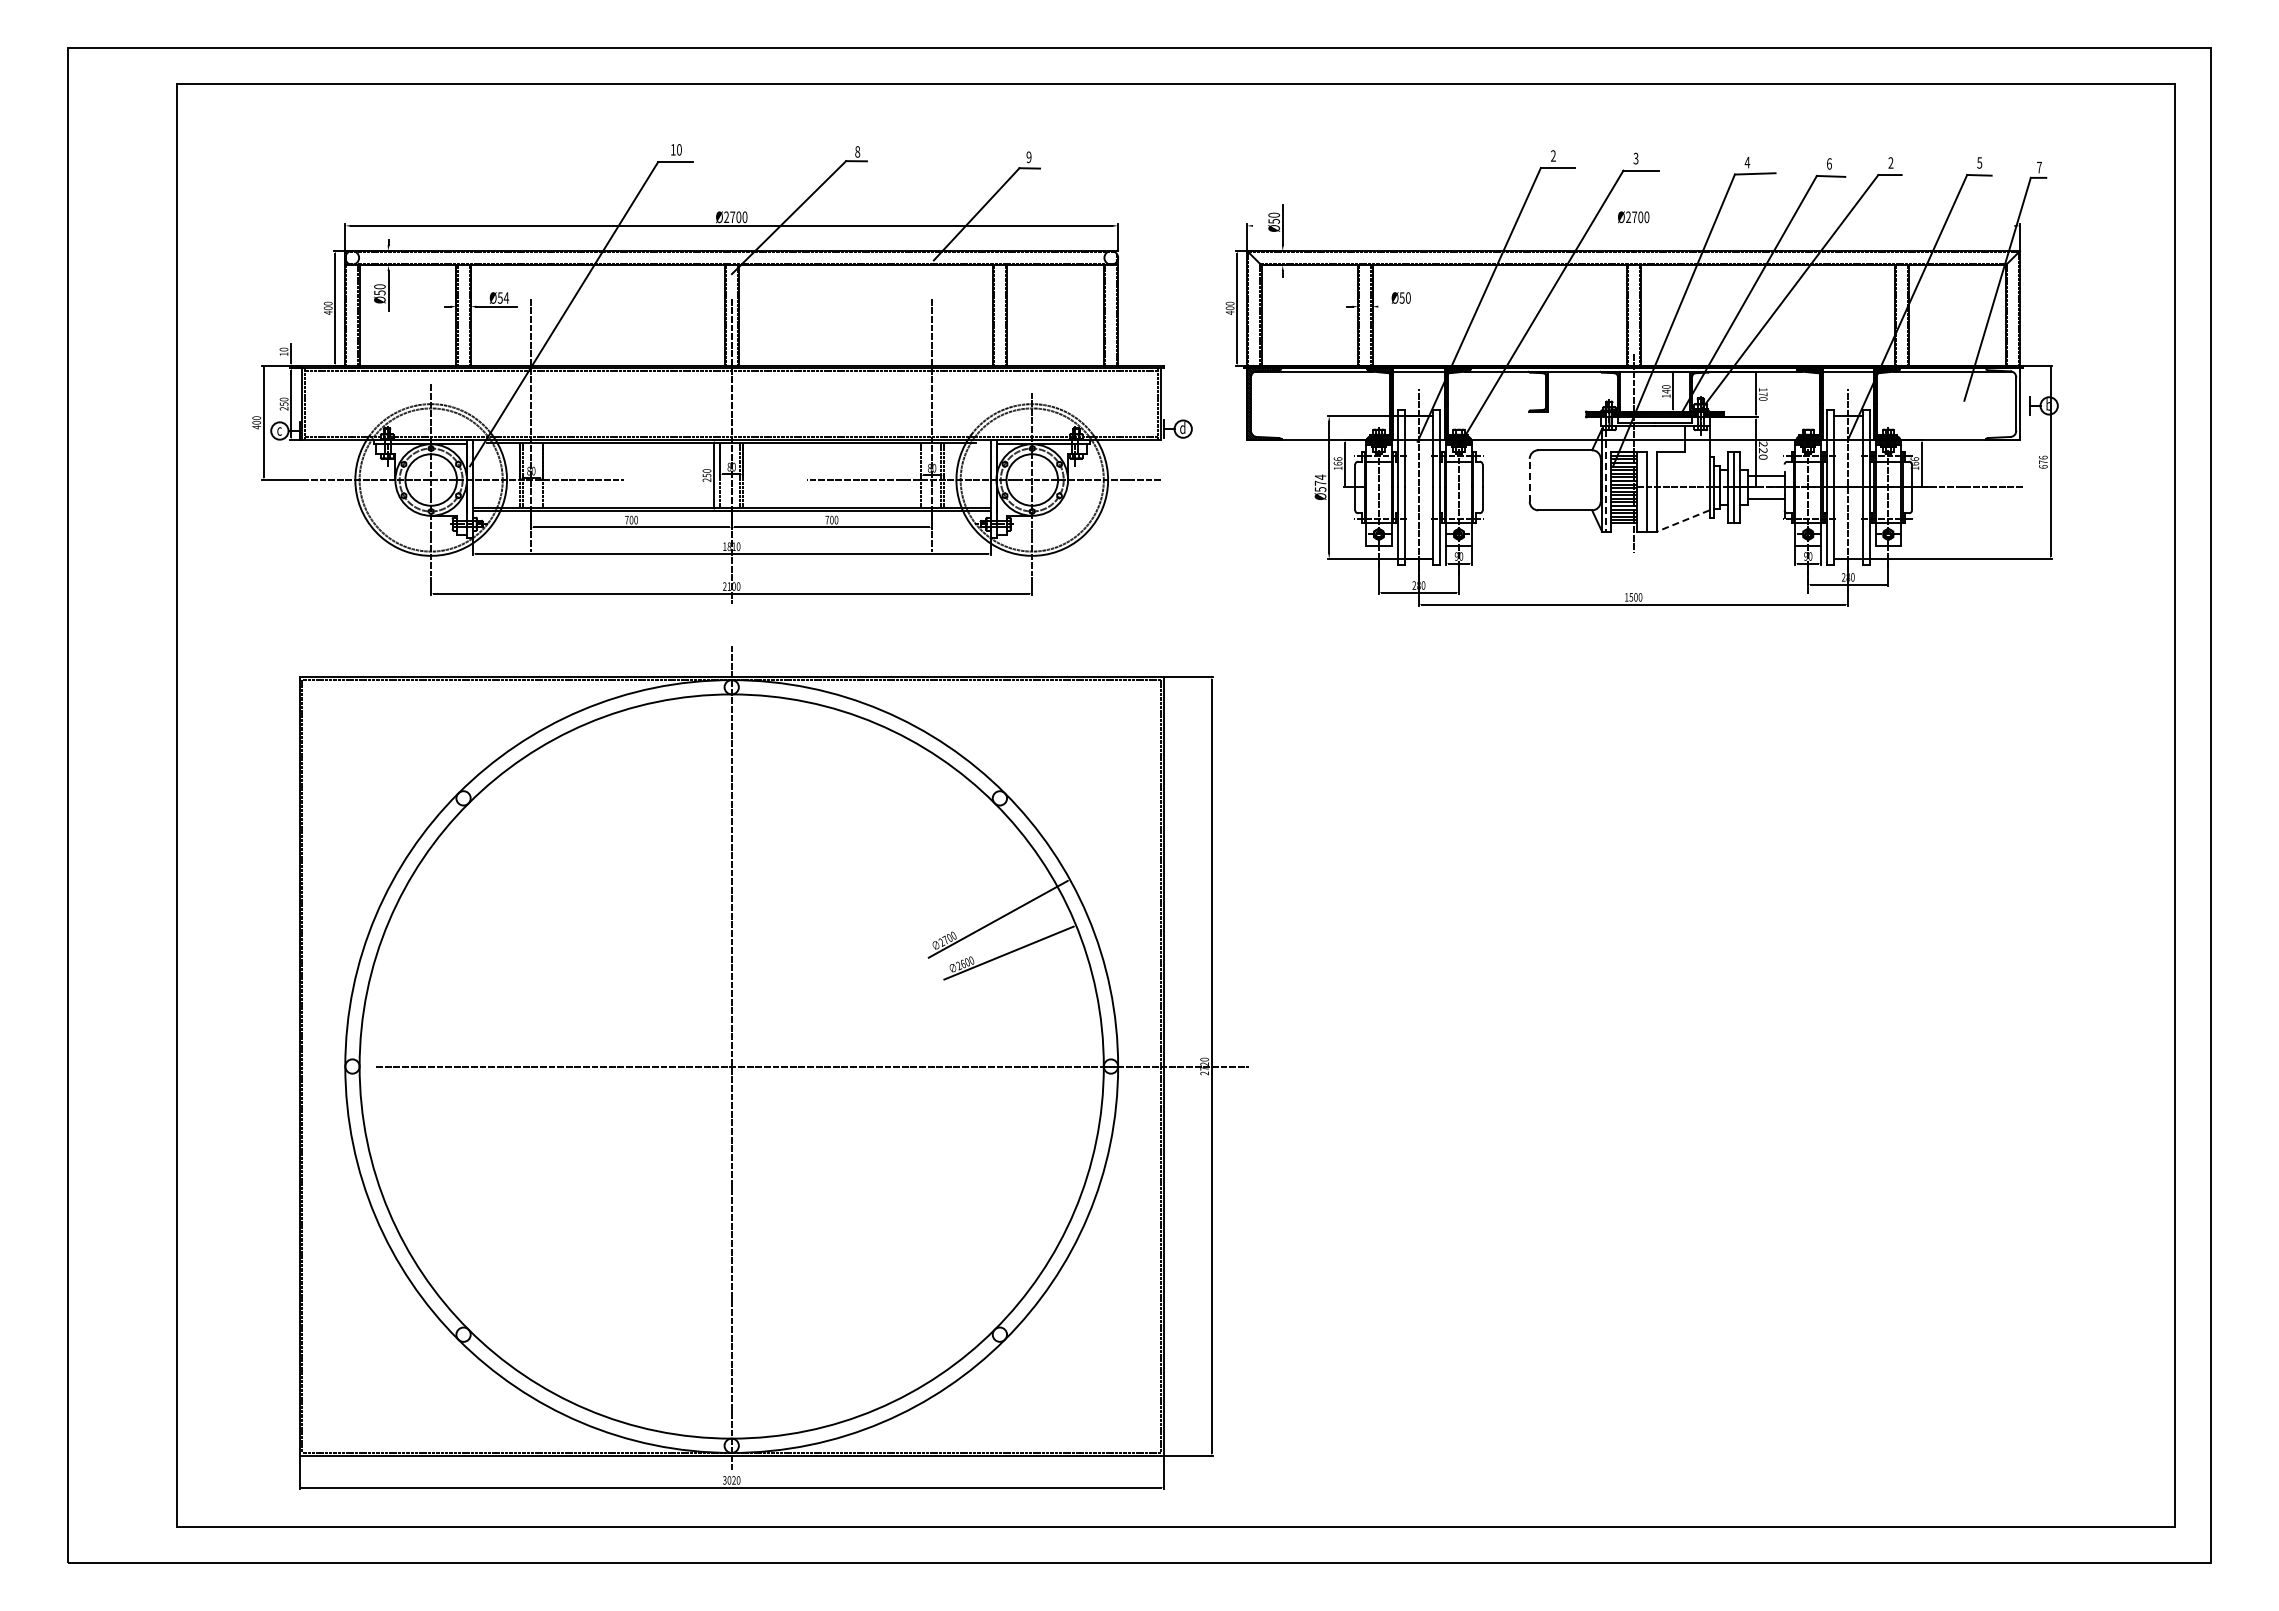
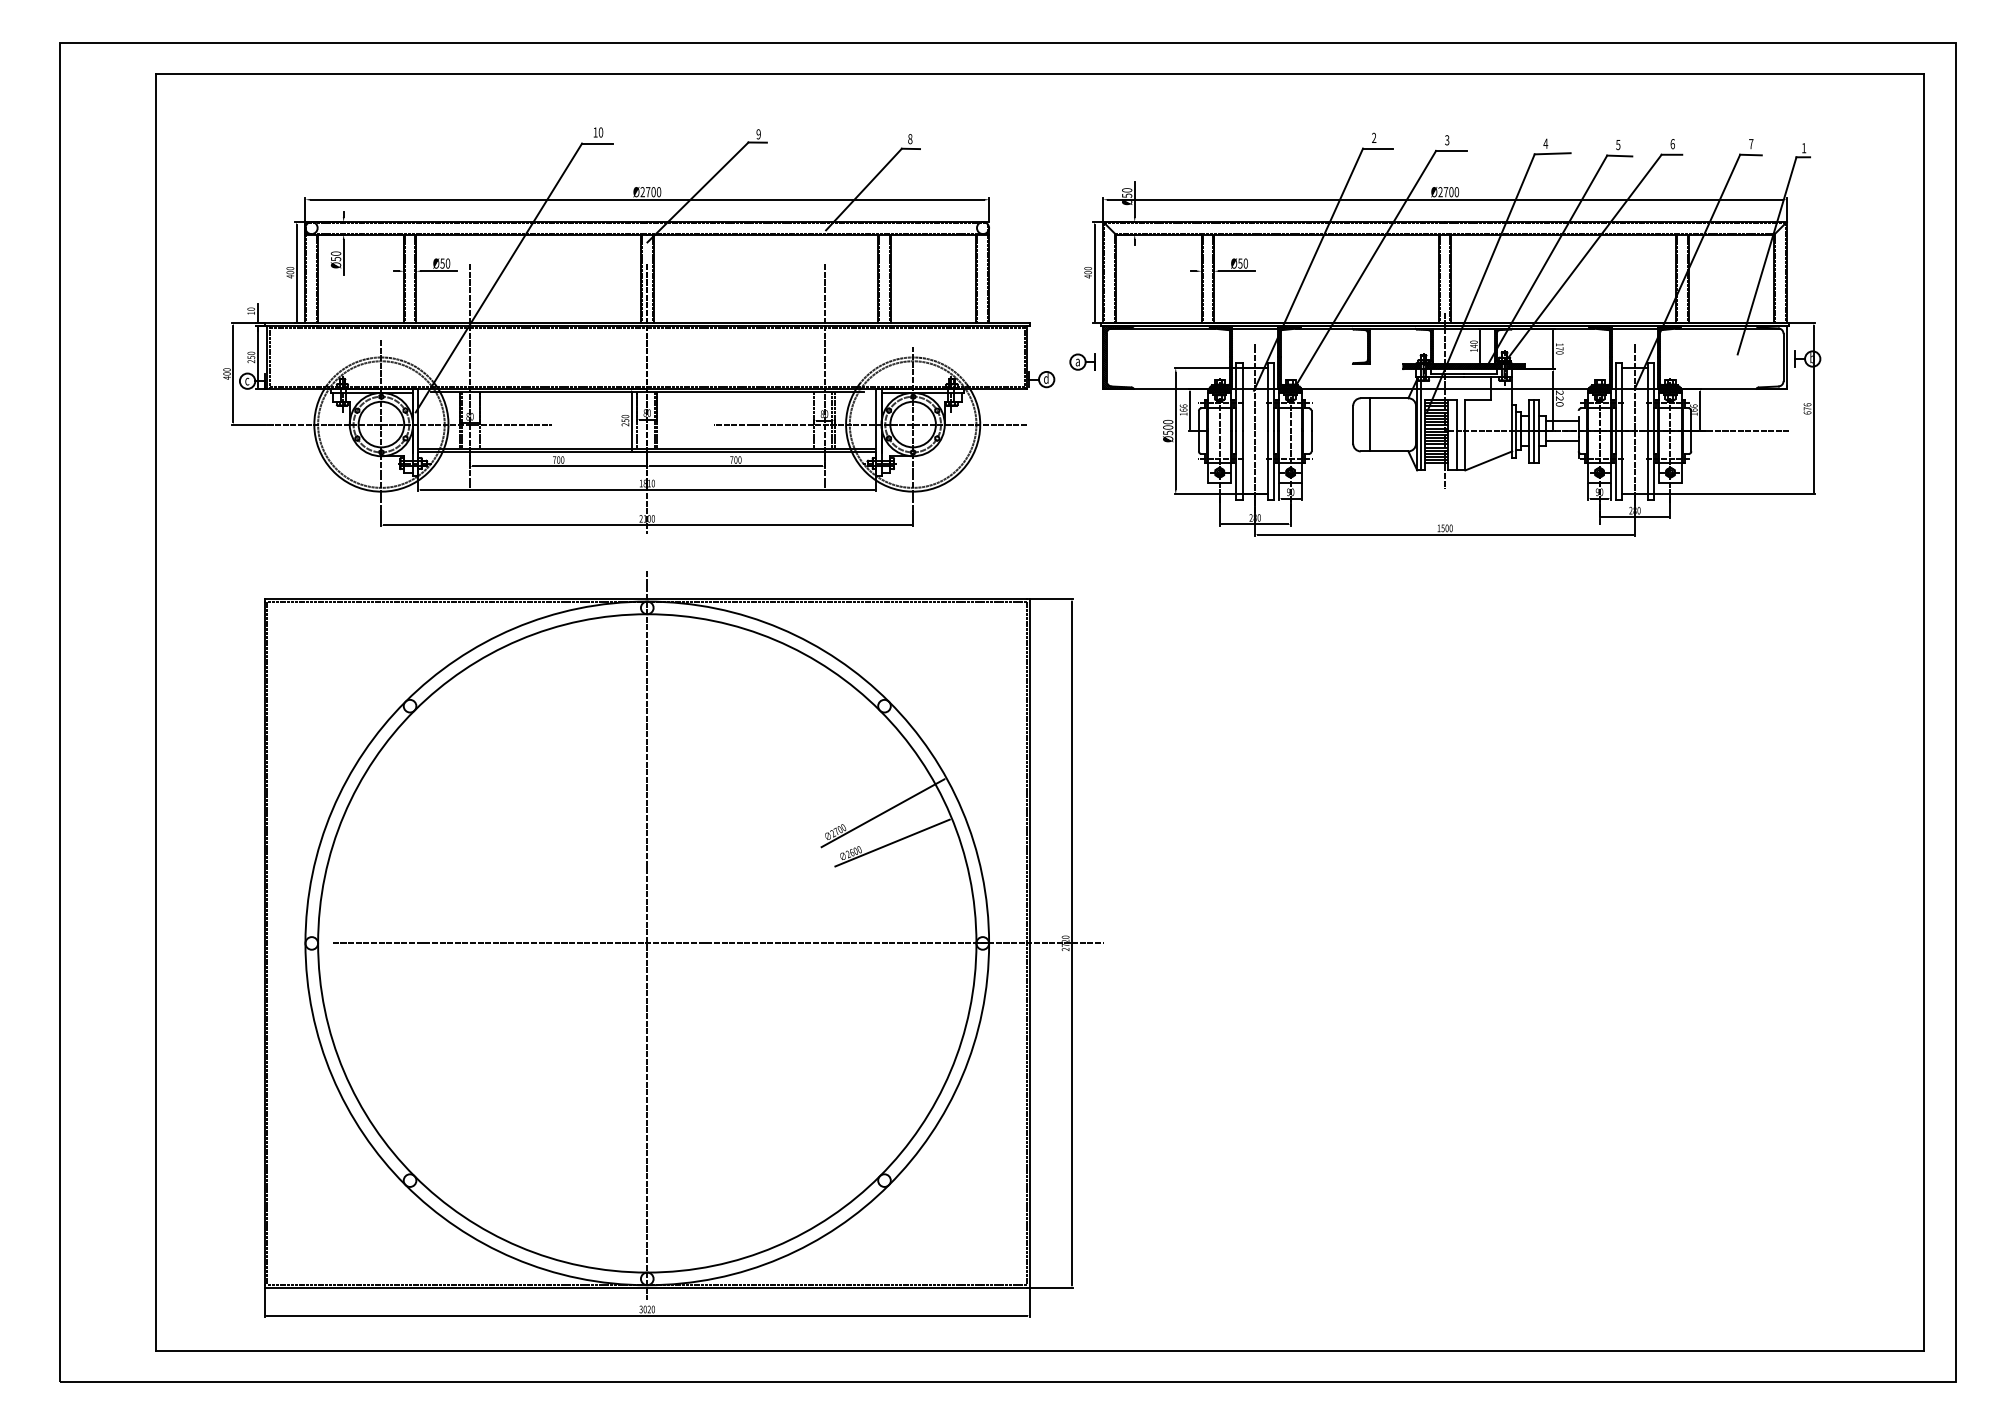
text: (857, 151) -> (758, 133), 8 -> 9
text: (1028, 157) -> (909, 139), 9 -> 8
text: (1890, 162) -> (1672, 143), 2 -> 6
text: (1979, 162) -> (1751, 143), 5 -> 7
text: (1828, 163) -> (1617, 144), 6 -> 5
text: (2039, 167) -> (1804, 148), 7 -> 1
line: (1633, 225) -> (1444, 199), added
text: (506, 297) -> (448, 263), Ø54 -> Ø50
line: (1398, 306) -> (1237, 271), added
part: (1223, 408) -> (1082, 361), added
text: (1320, 479) -> (1168, 424), Ø574 -> Ø500
line: (1529, 479) -> (1352, 424), dashed -> solid
line: (1548, 480) -> (1369, 425), added
line: (1606, 481) -> (1421, 425), dashed -> solid
line: (1683, 521) -> (1489, 461), dashed -> solid

